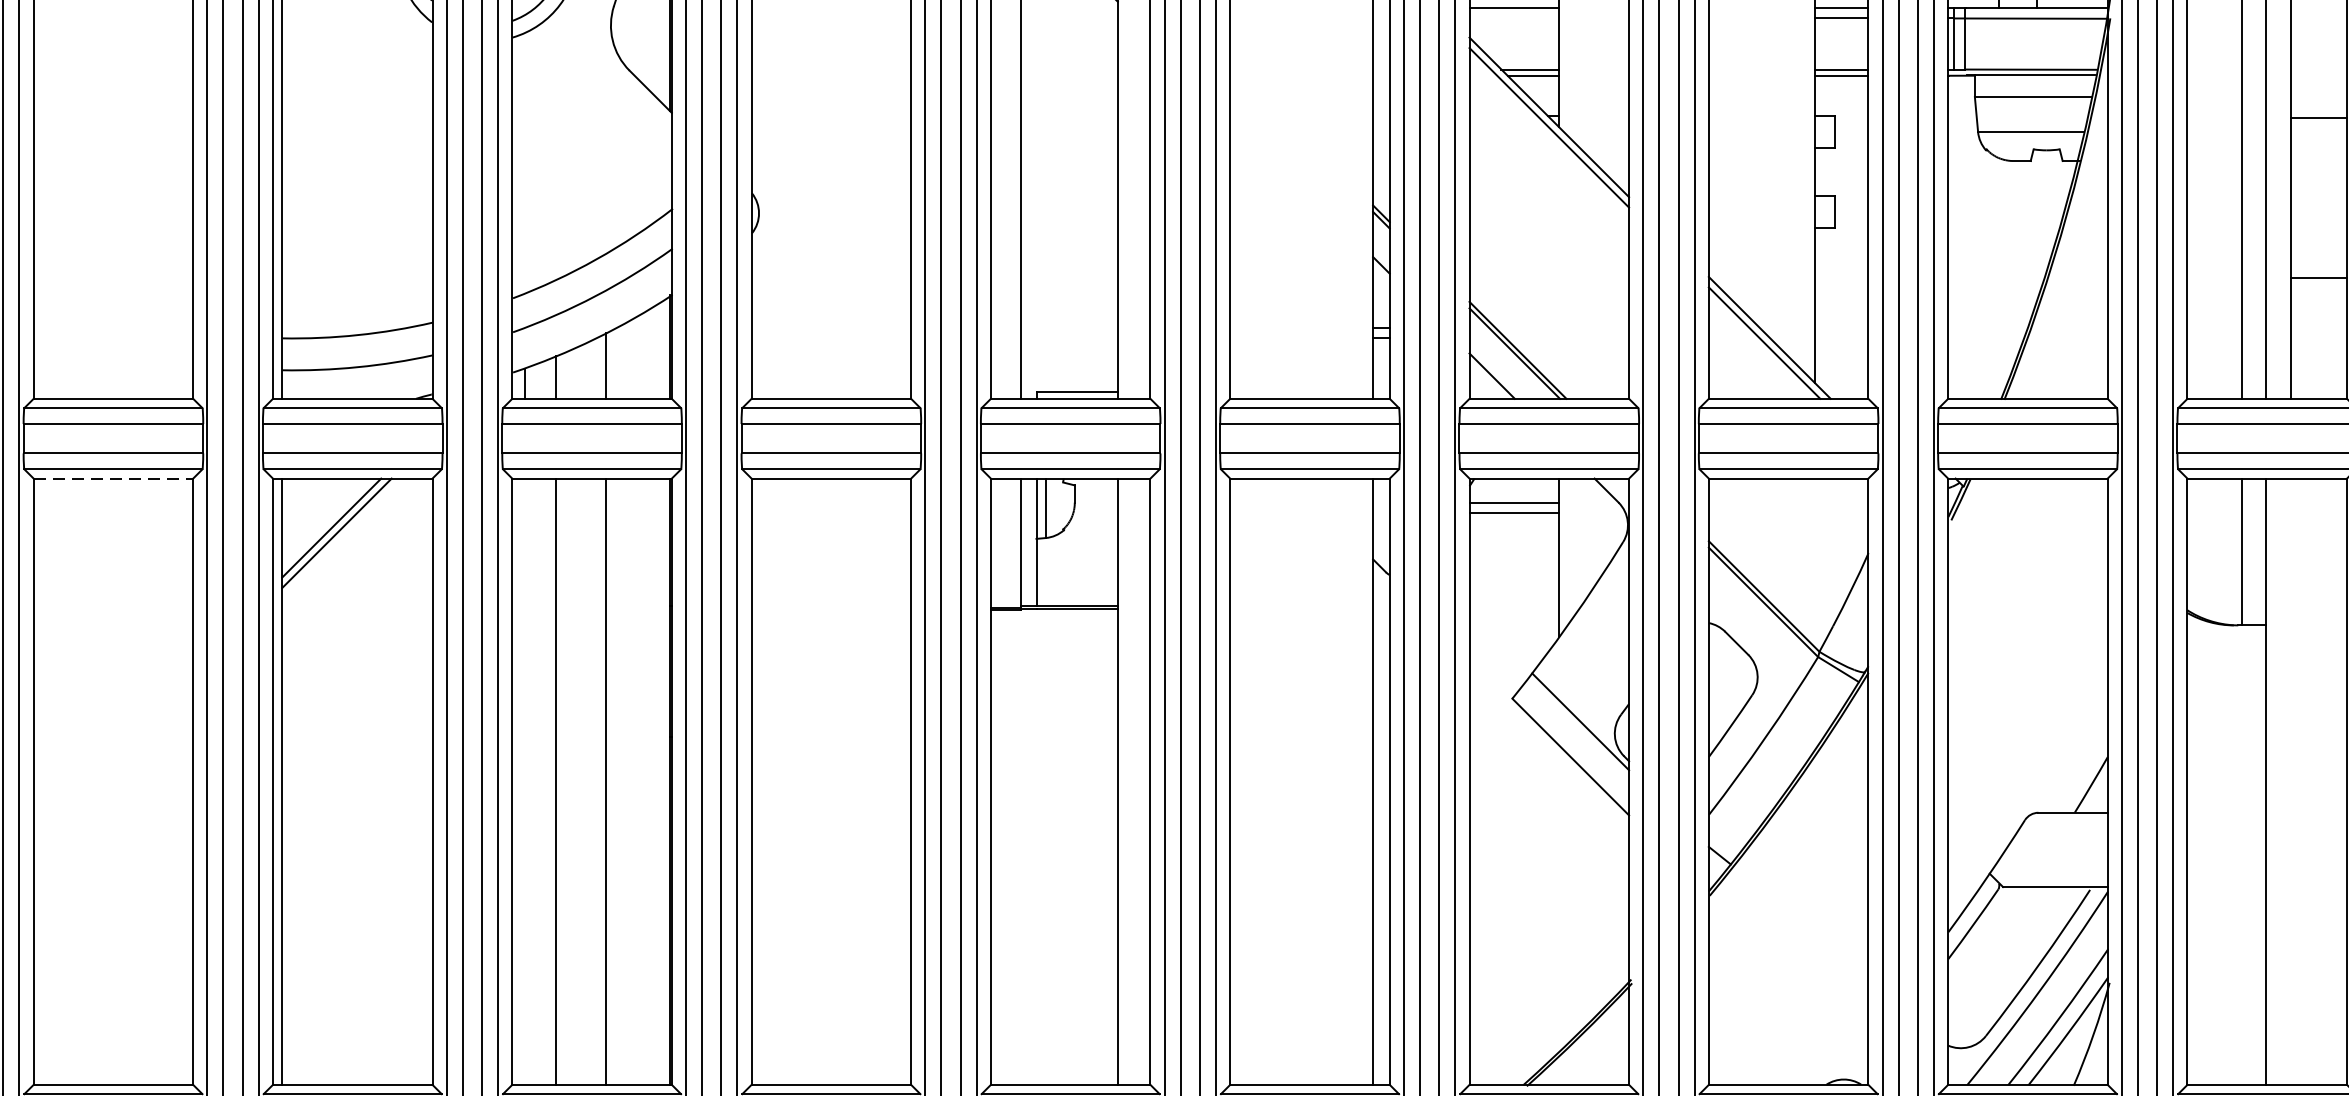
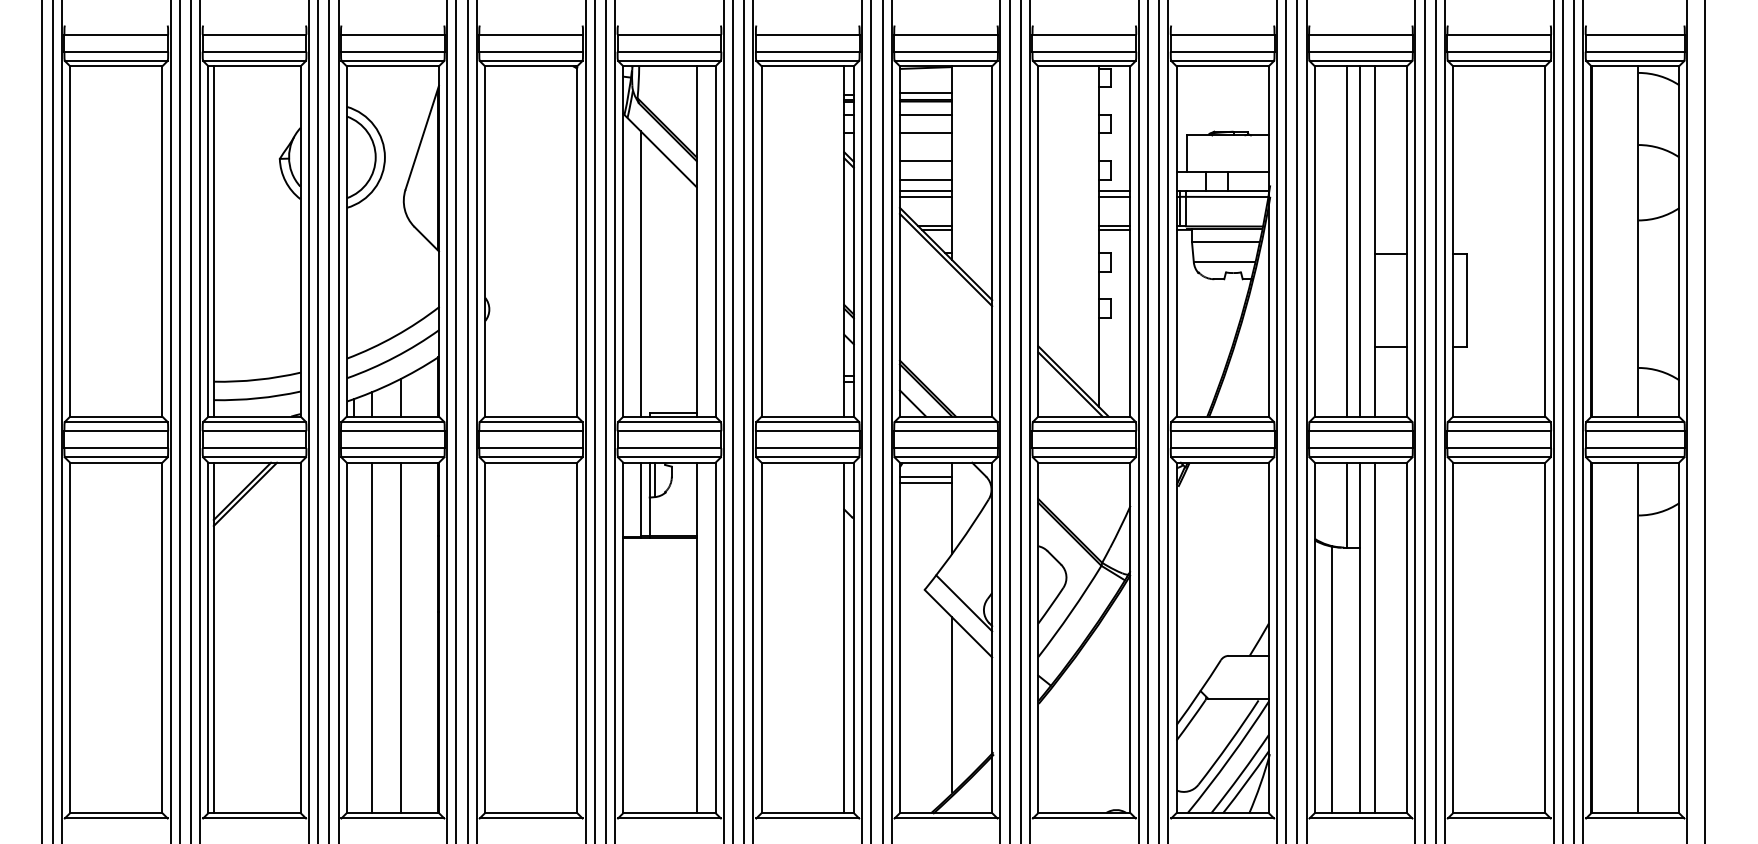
line: (1513, 17) -> (925, 196), added
line: (113, 478) -> (116, 462), dashed -> solid
line: (2290, 780) -> (1374, 637), added
line: (2217, 853) -> (1332, 679), added
line: (1558, 896) -> (951, 704), added

